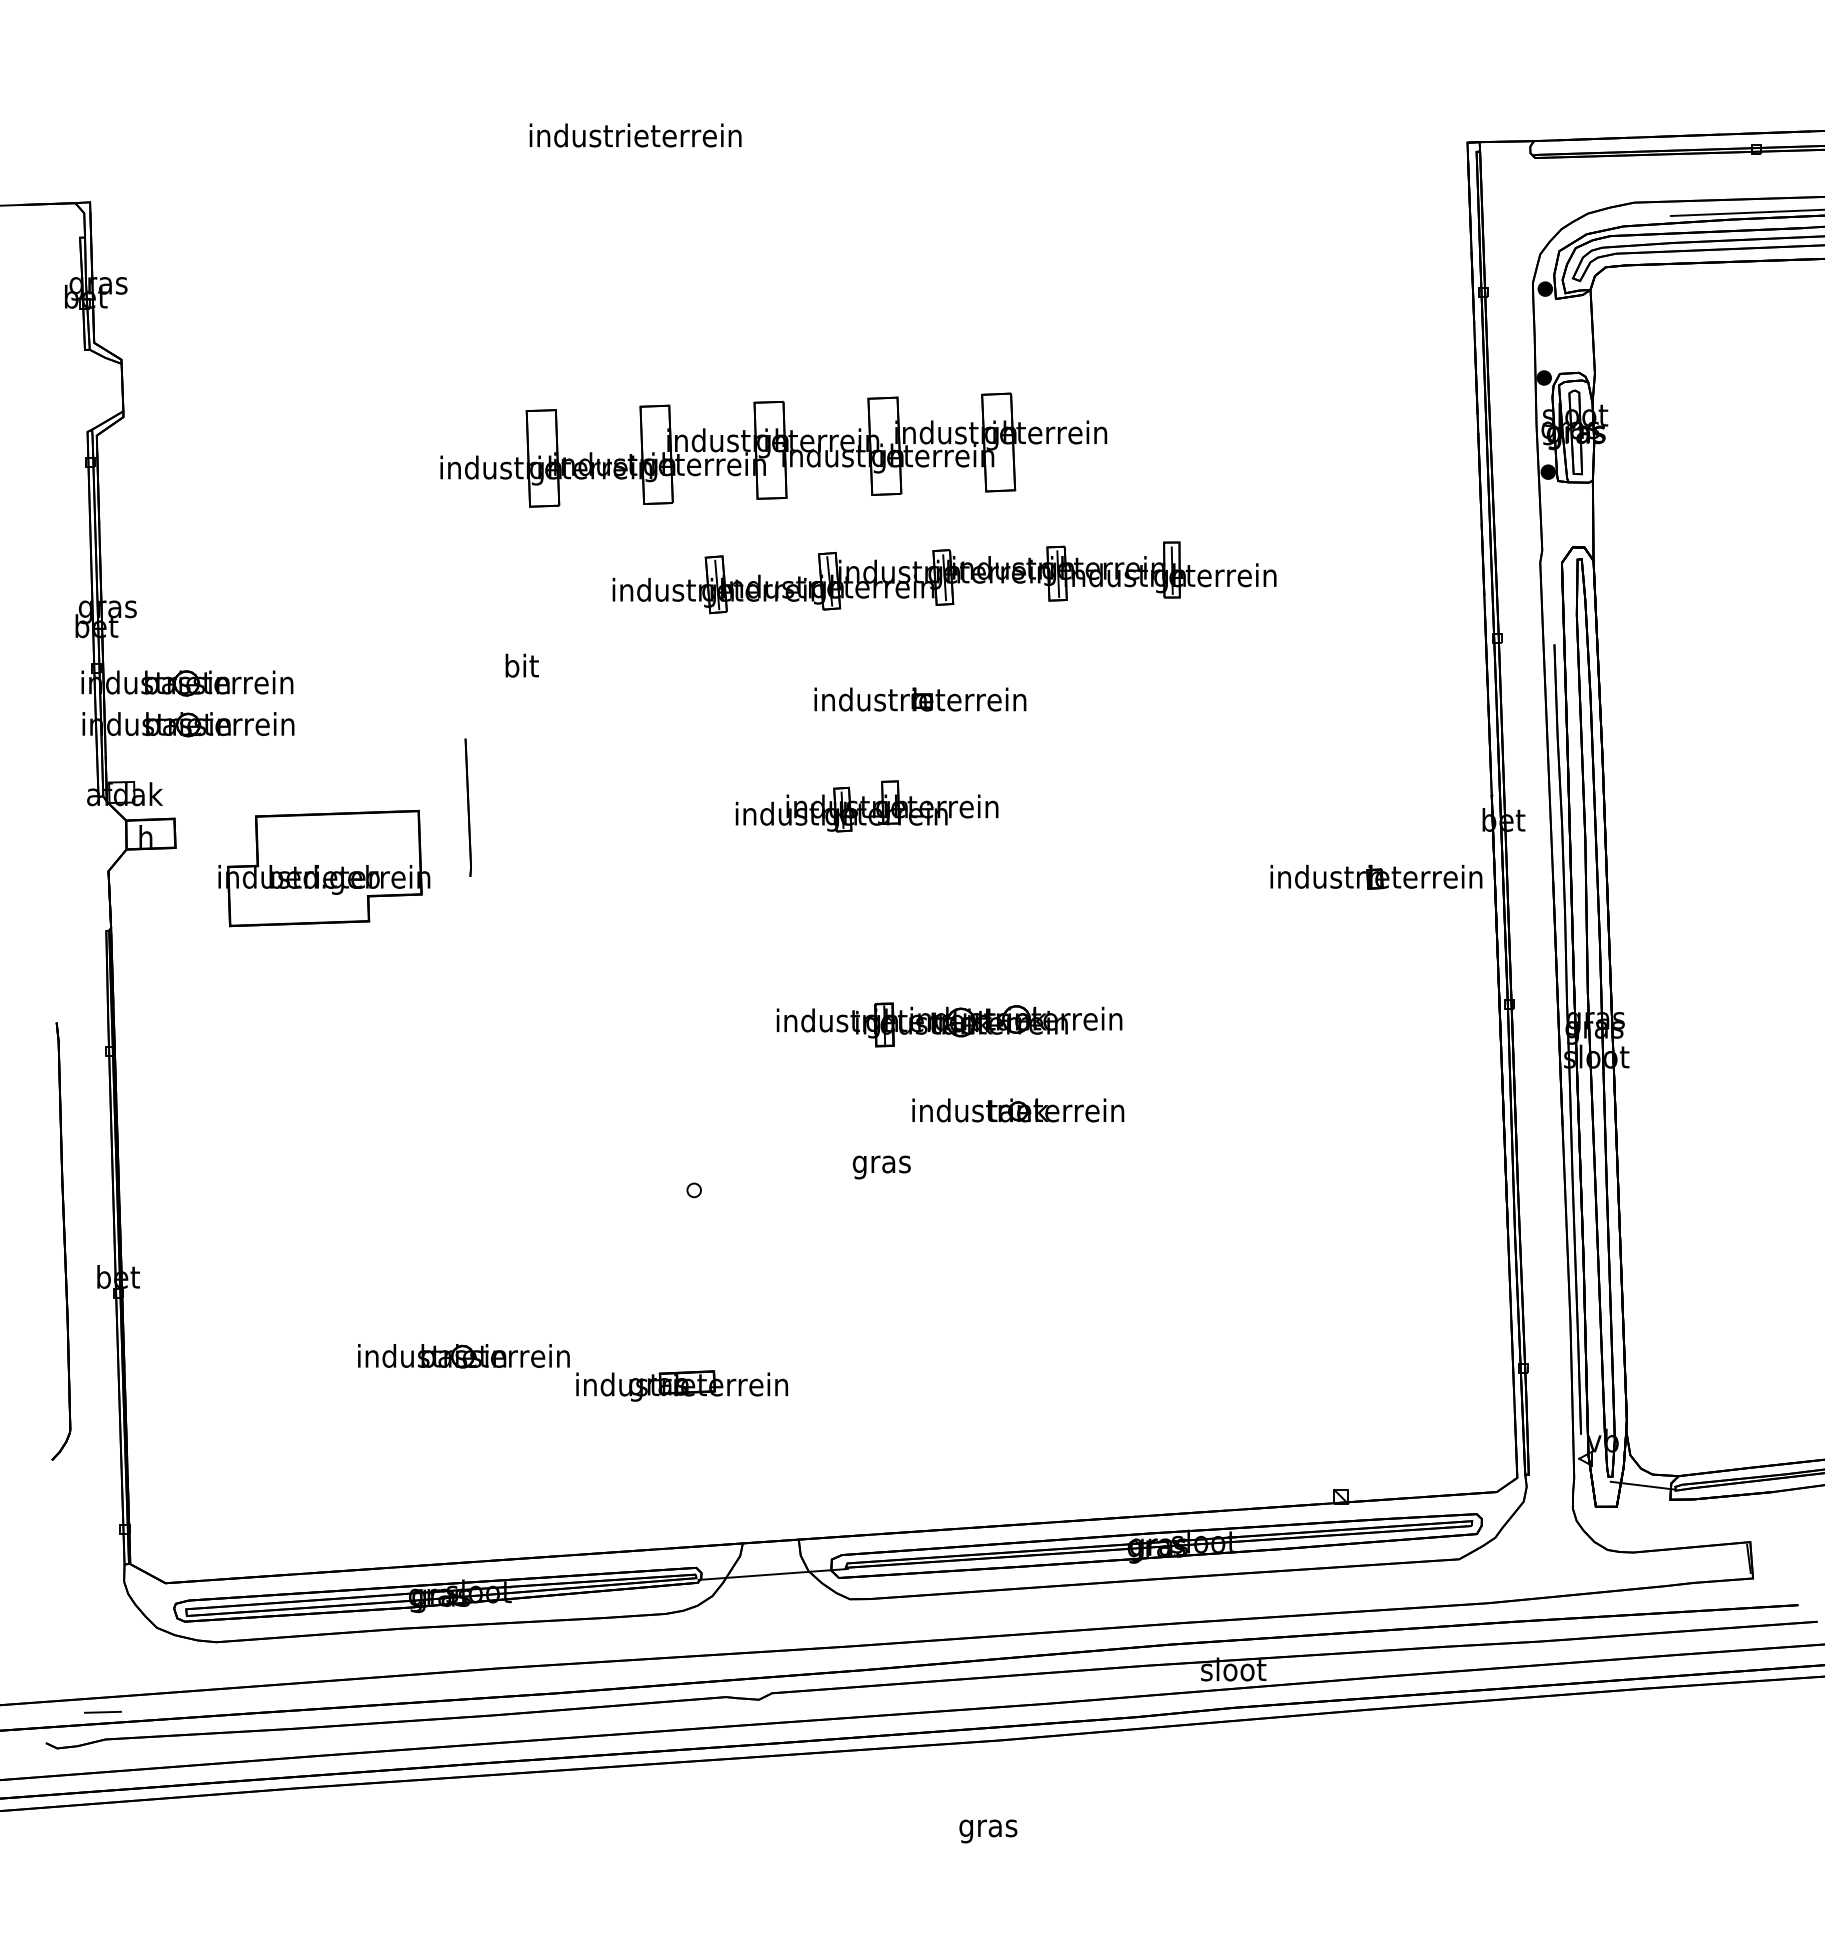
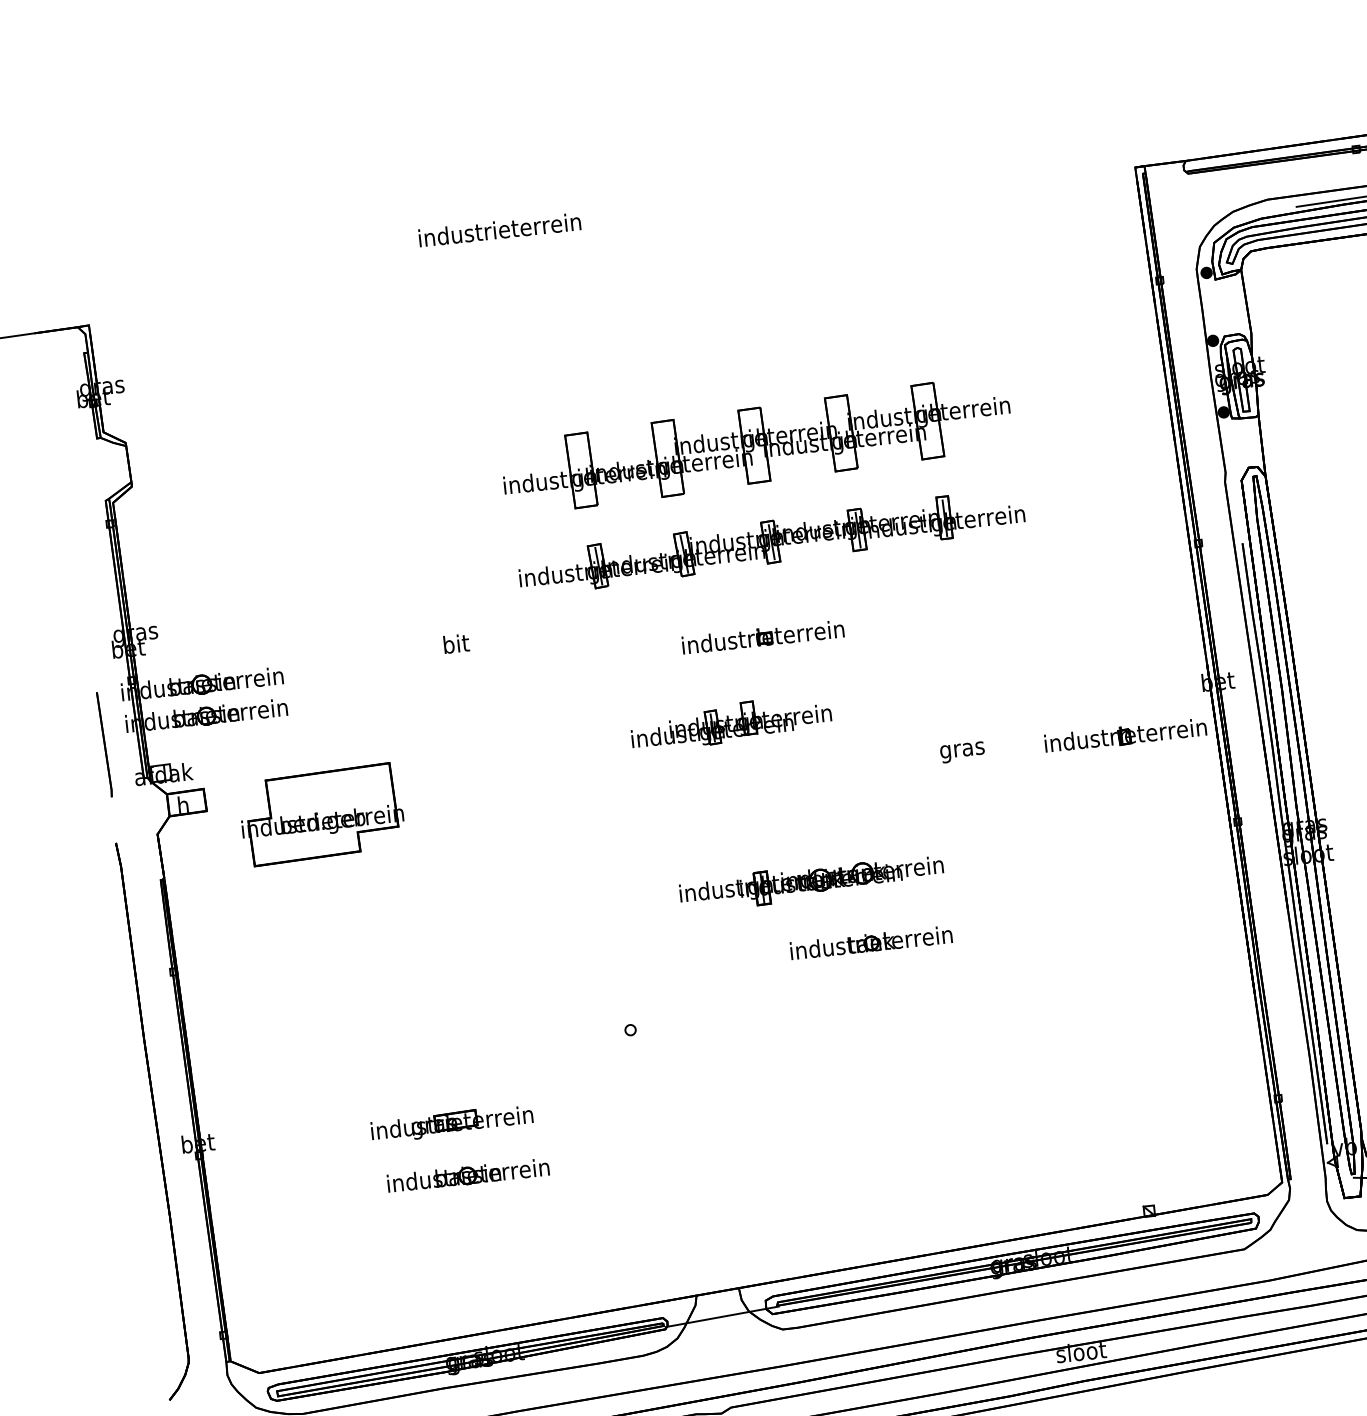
part: (773, 449) -> (756, 444), moved
line: (467, 807) -> (103, 744), moved
text: (881, 1167) -> (962, 752), moved
part: (61, 1241) -> (151, 1120), size x1.67
part: (681, 1385) -> (451, 1123), moved

